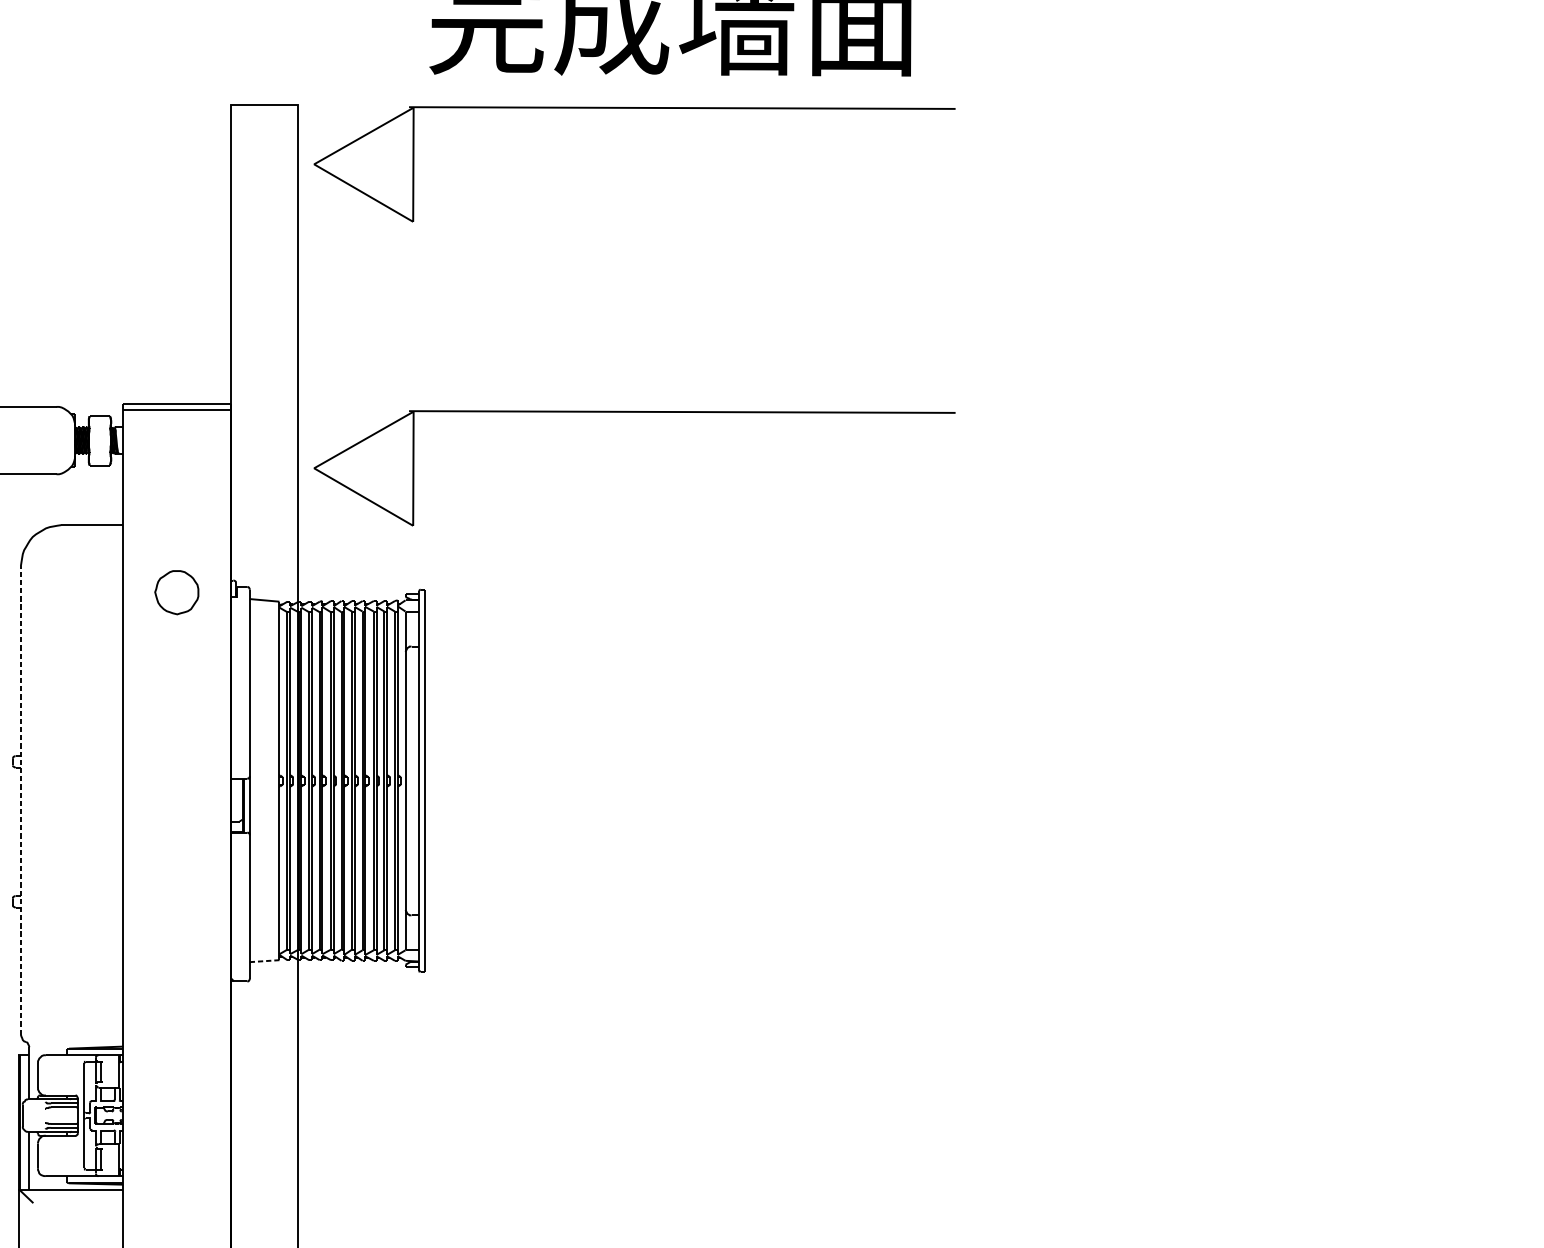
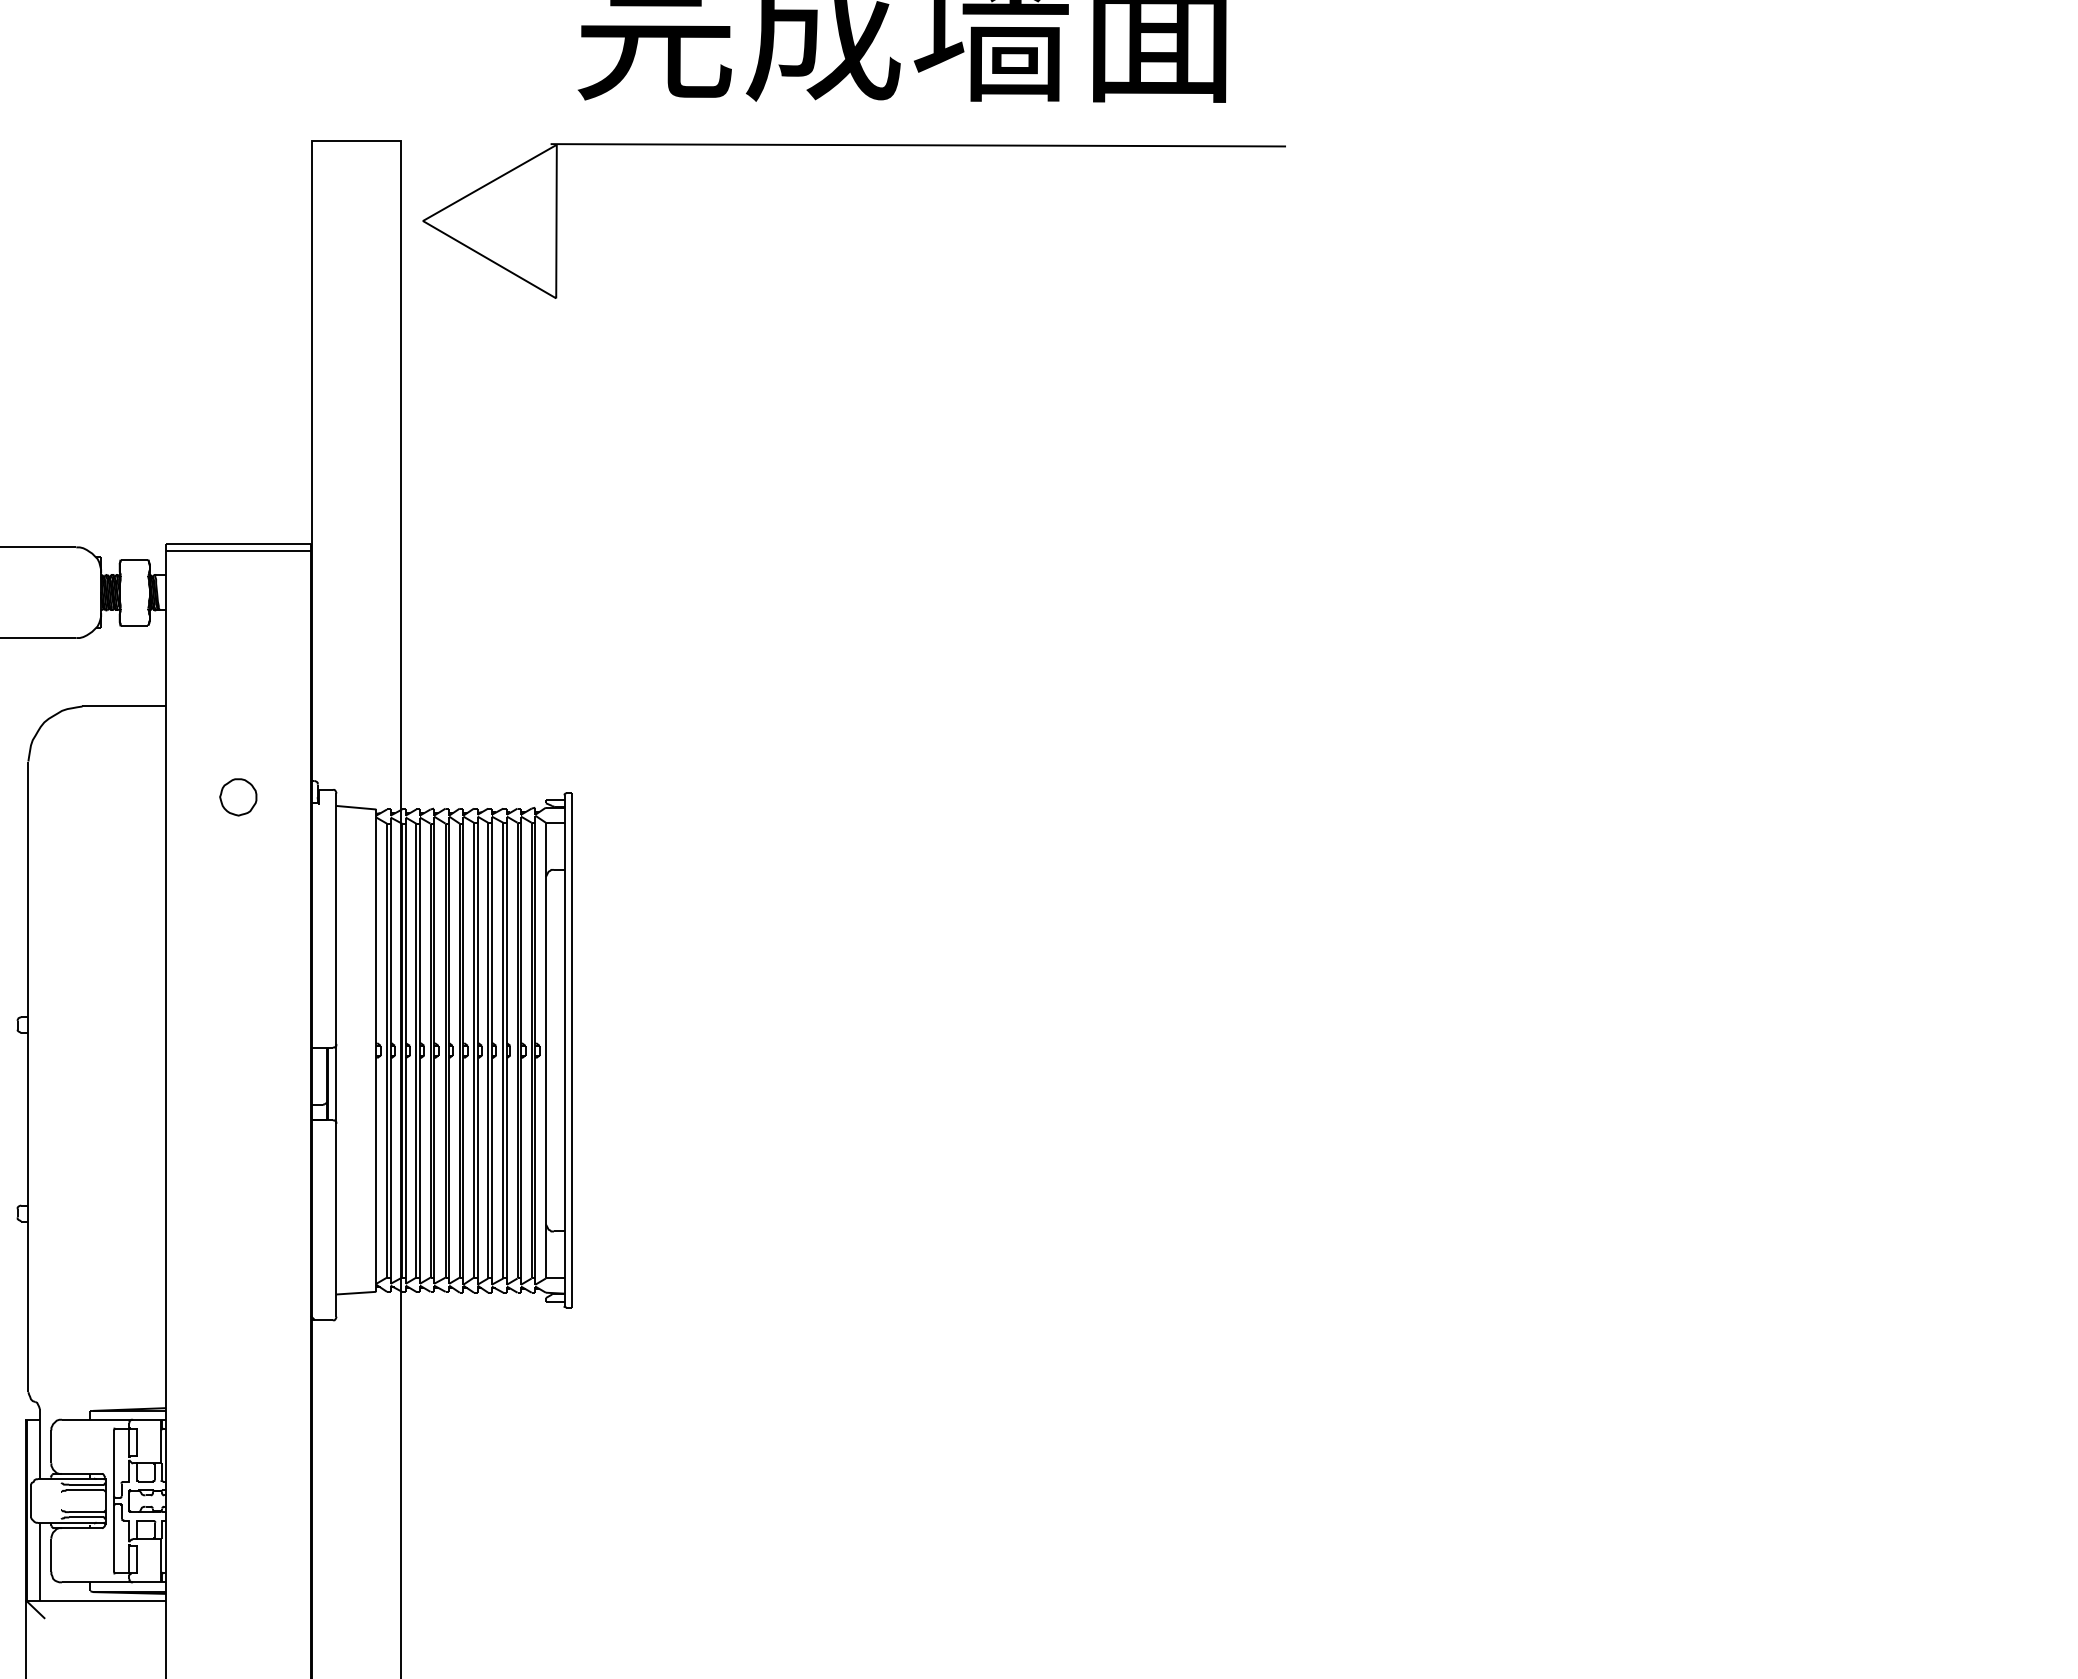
part: (634, 412) -> (853, 554), removed
part: (177, 592) -> (238, 797), size x0.62
line: (20, 800) -> (28, 1076), dashed -> solid
line: (264, 961) -> (356, 1293), dashed -> solid

